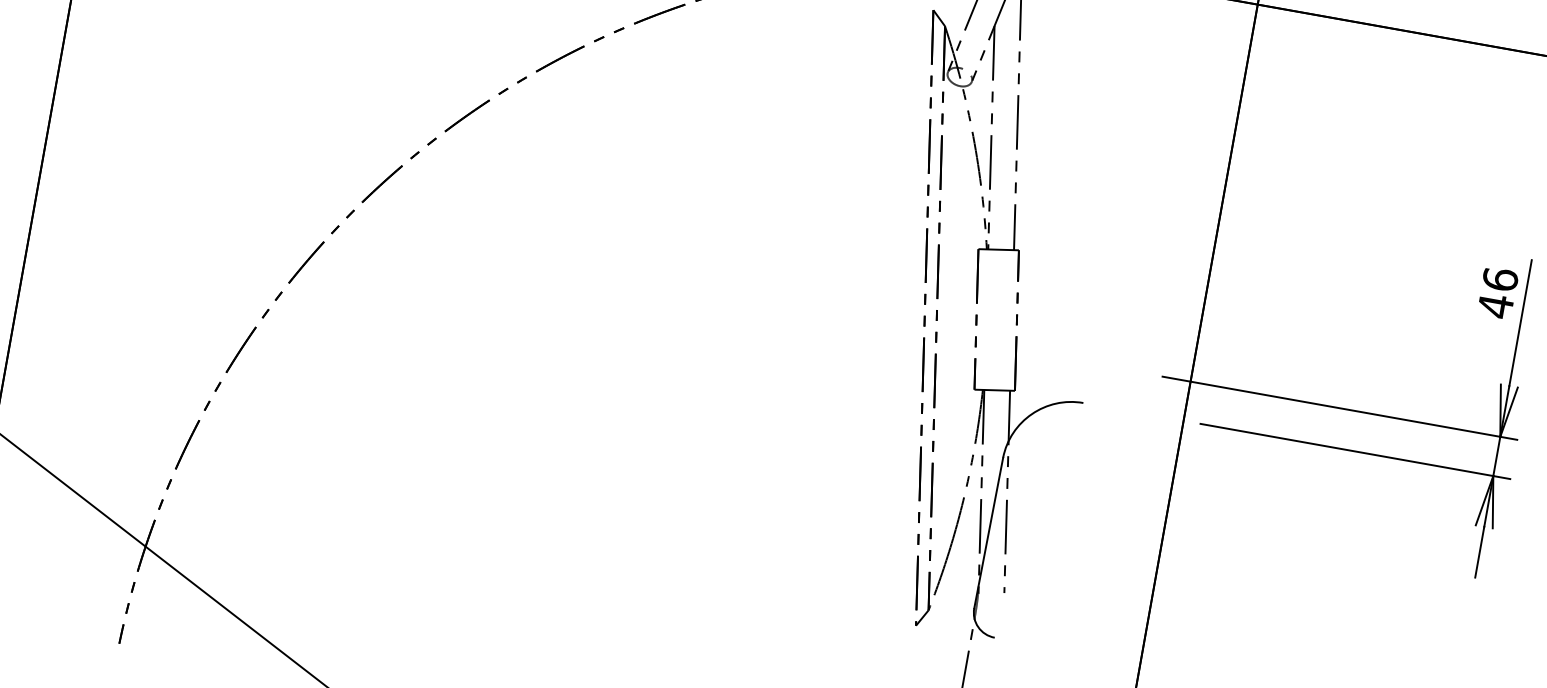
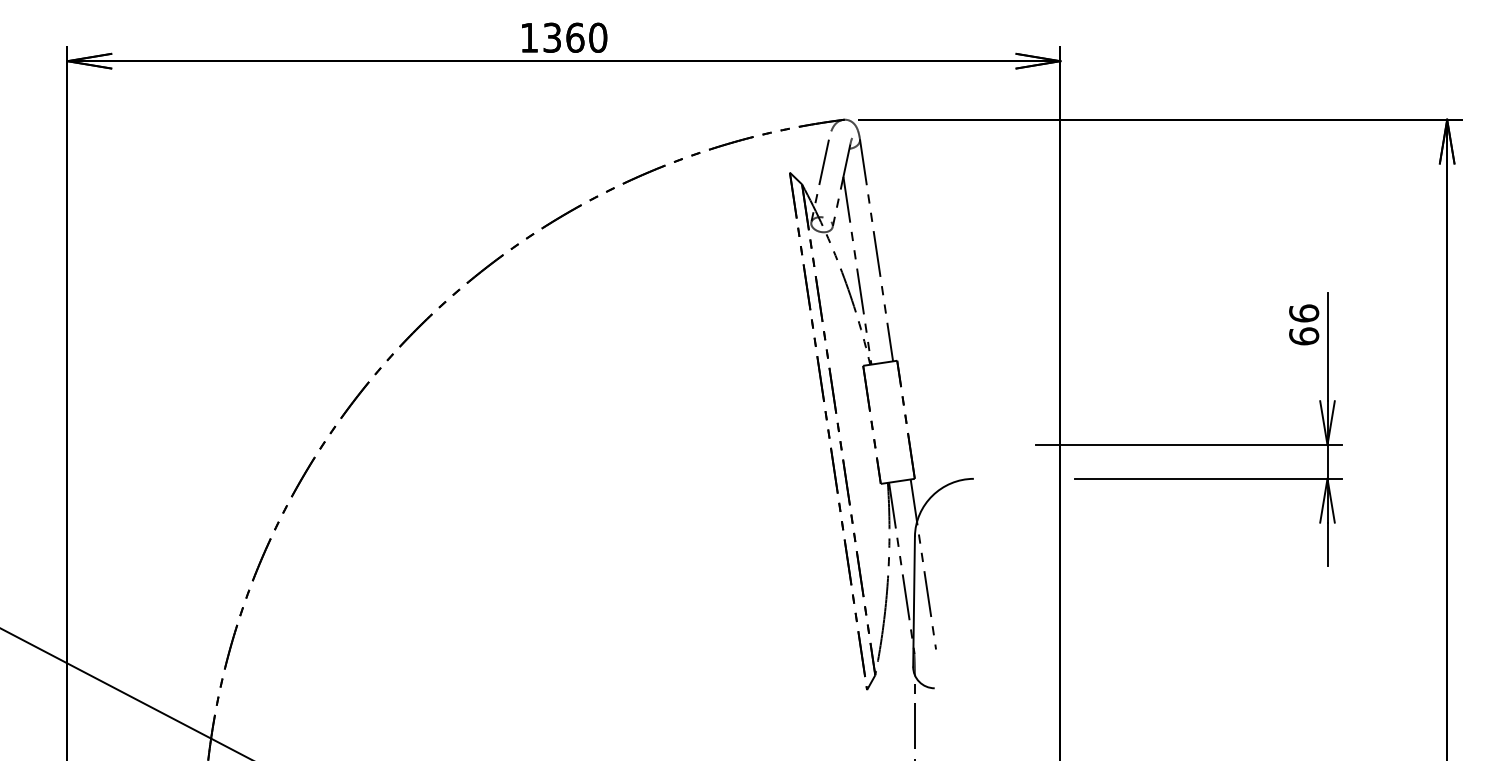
text: (1496, 306) -> (1304, 336), 46 -> 66

